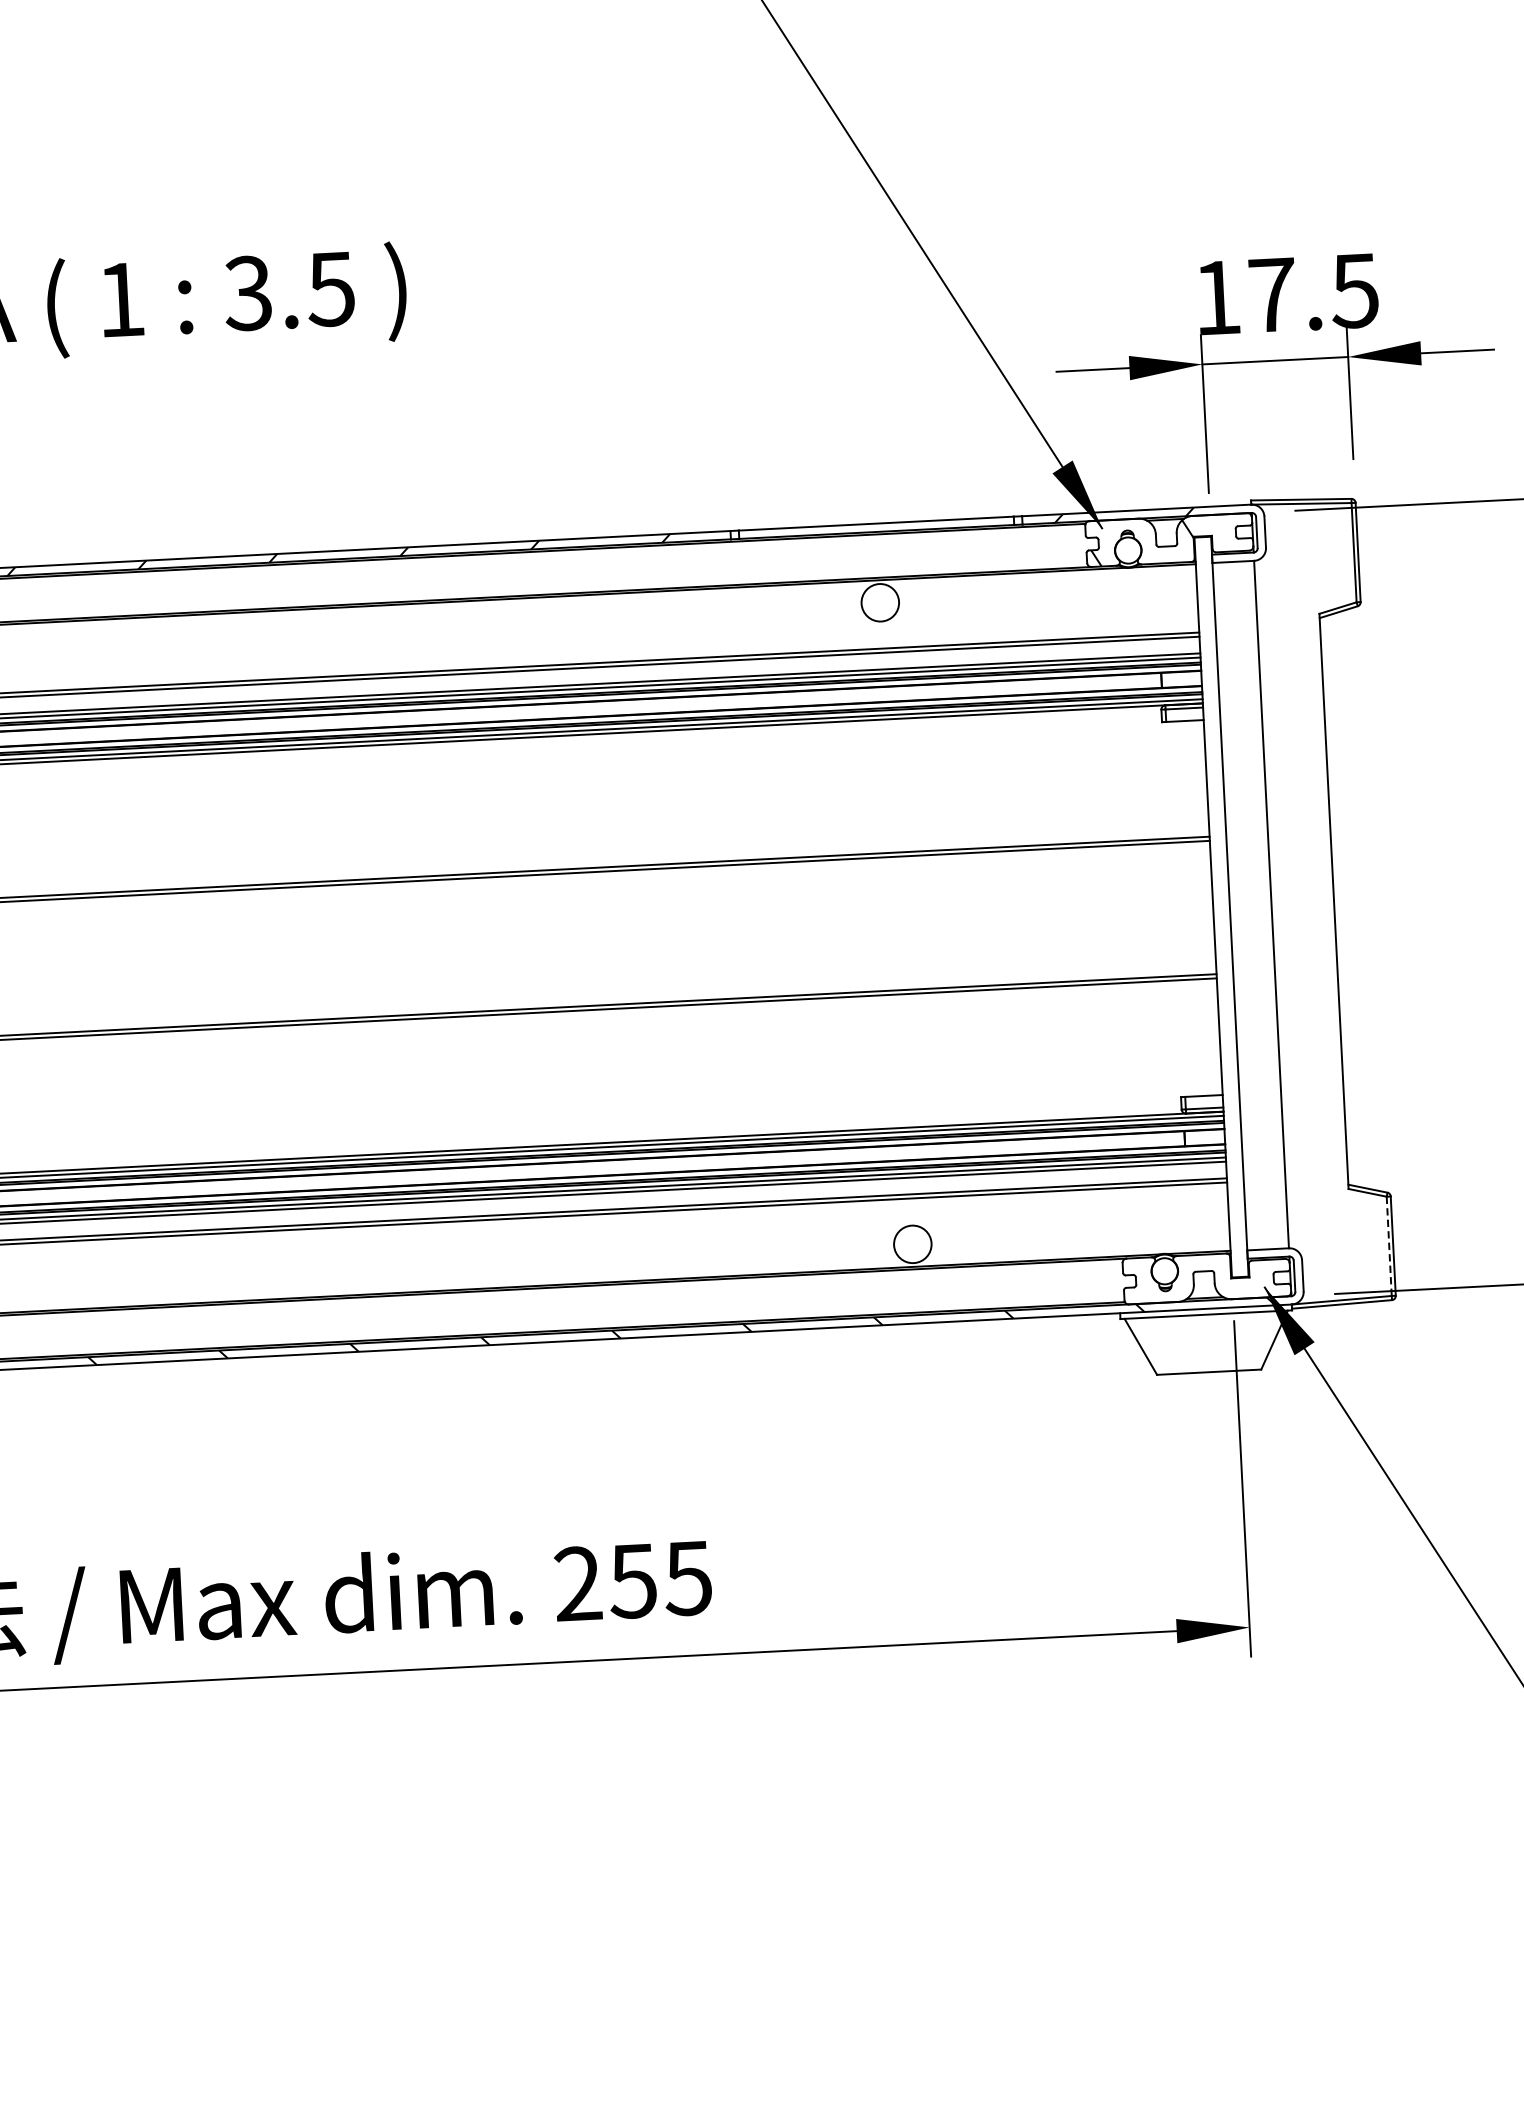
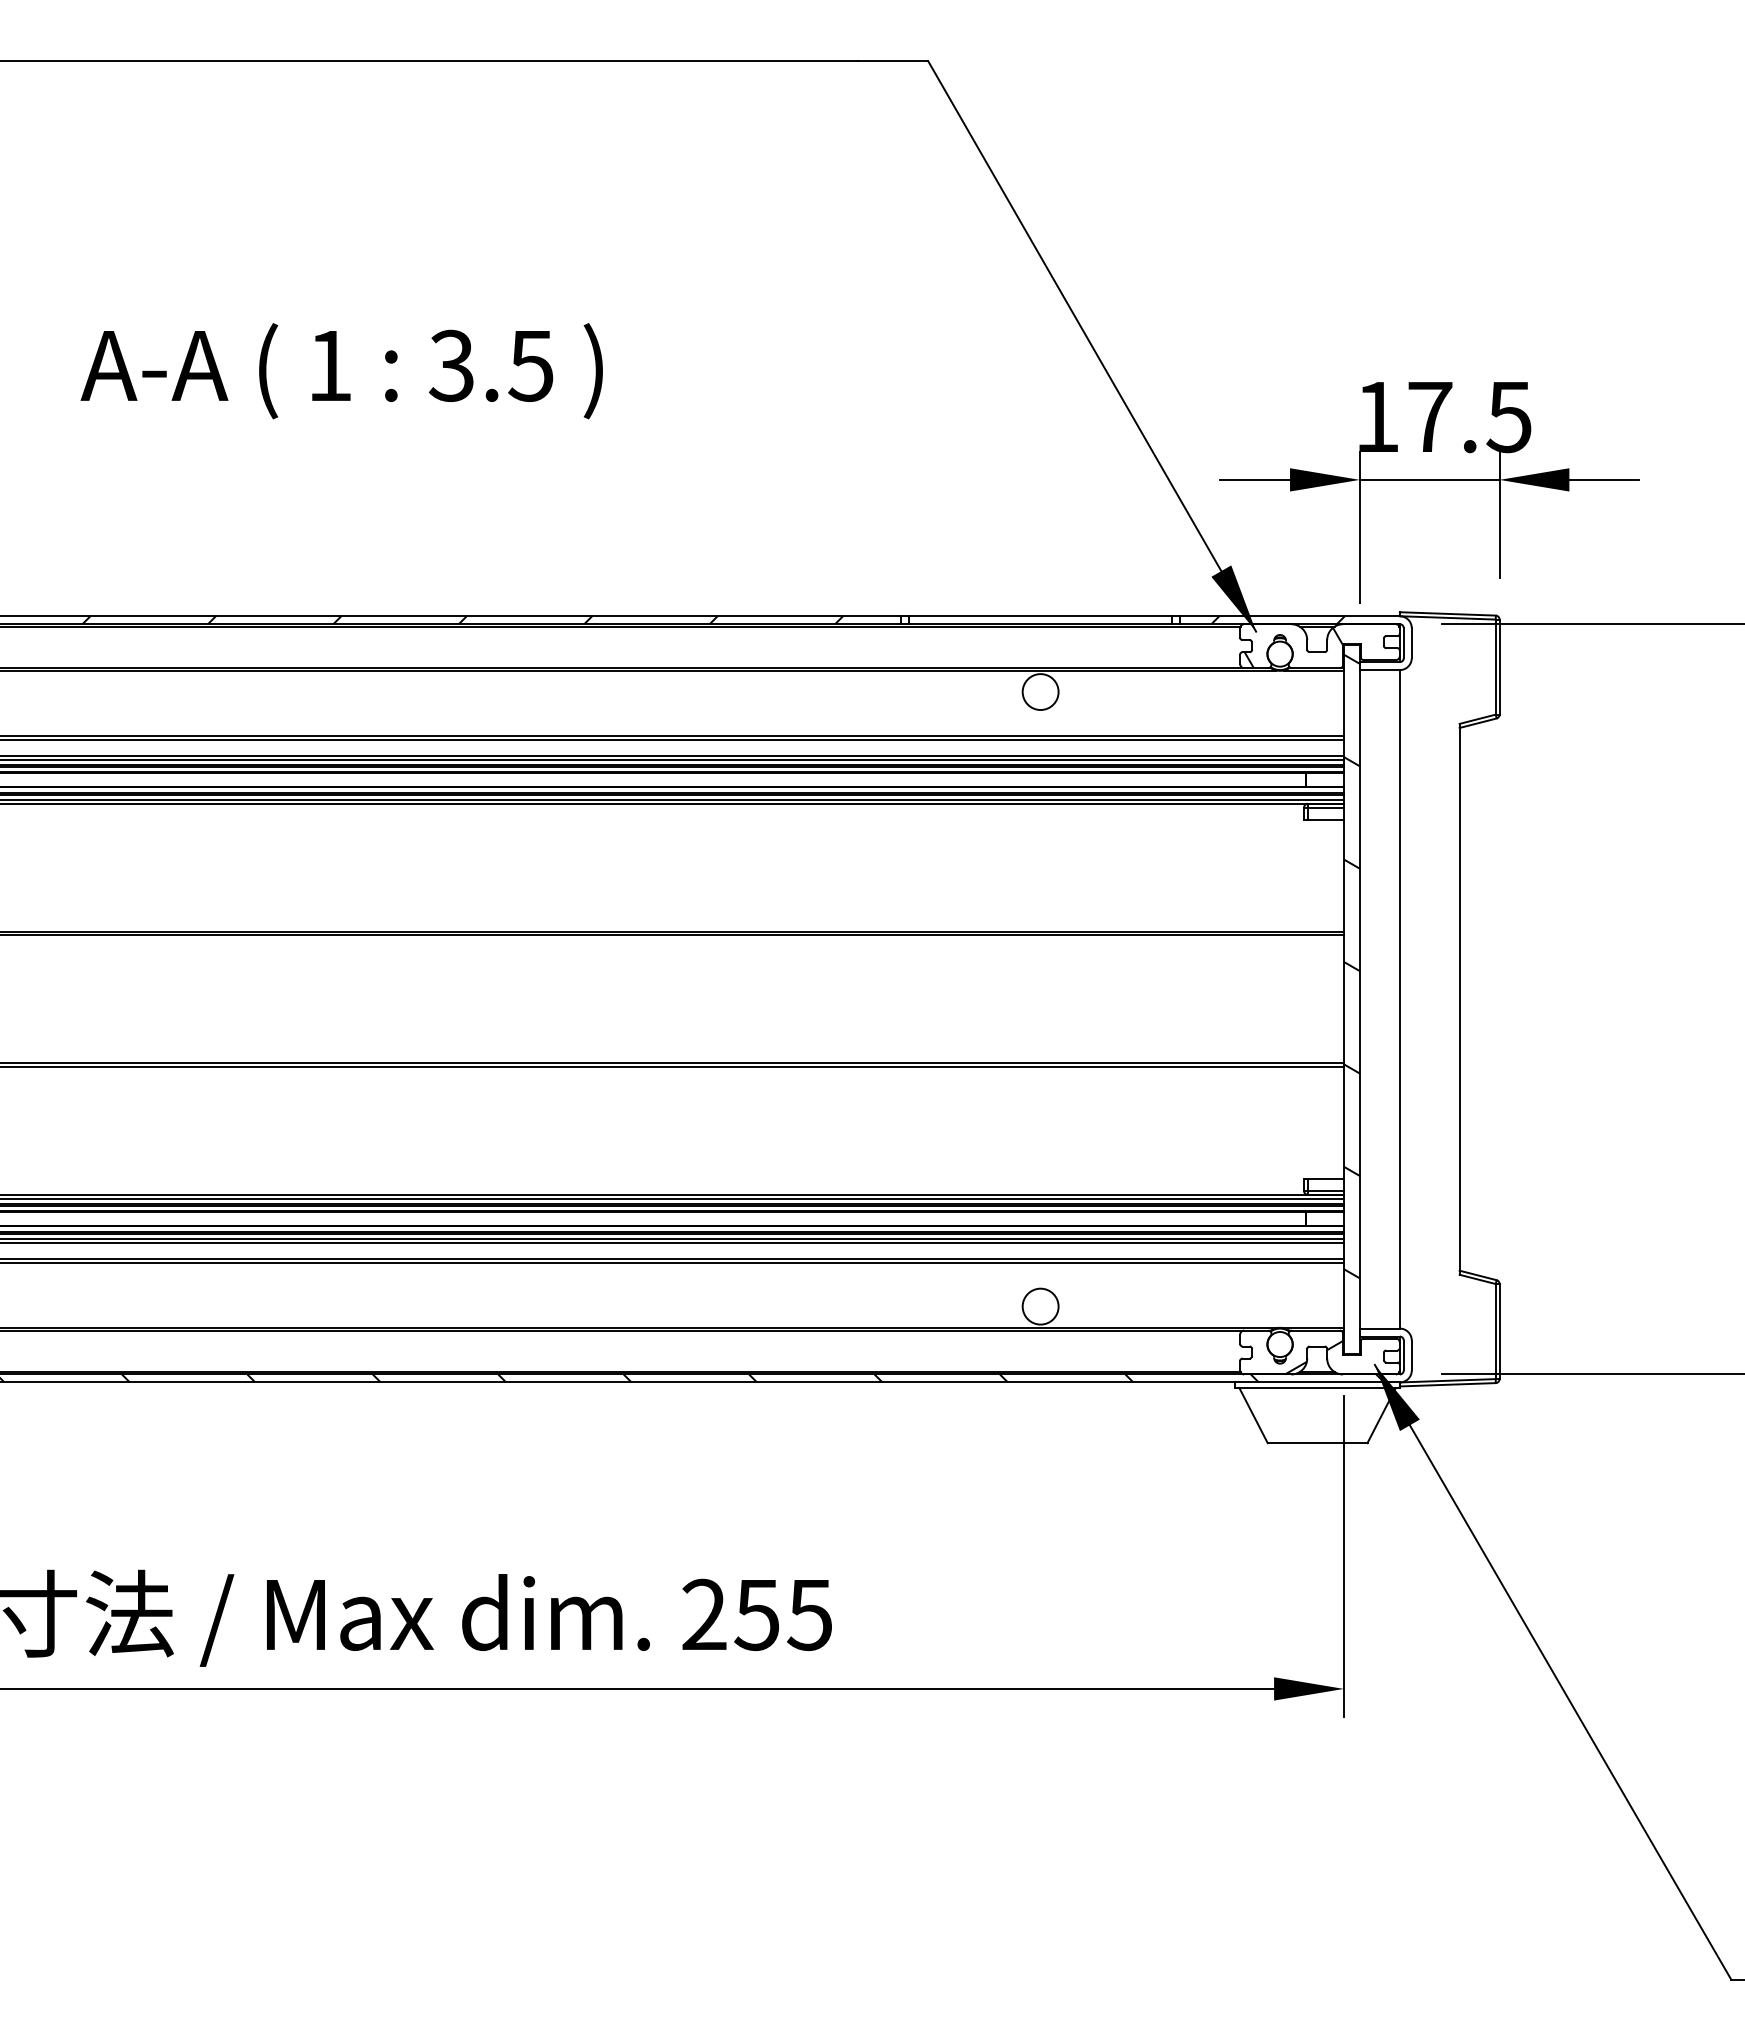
hatch: (1219, 872) -> (1351, 966), added
line: (1388, 1246) -> (1495, 1331), dashed -> solid
hatch: (1201, 1282) -> (1314, 1357), added

